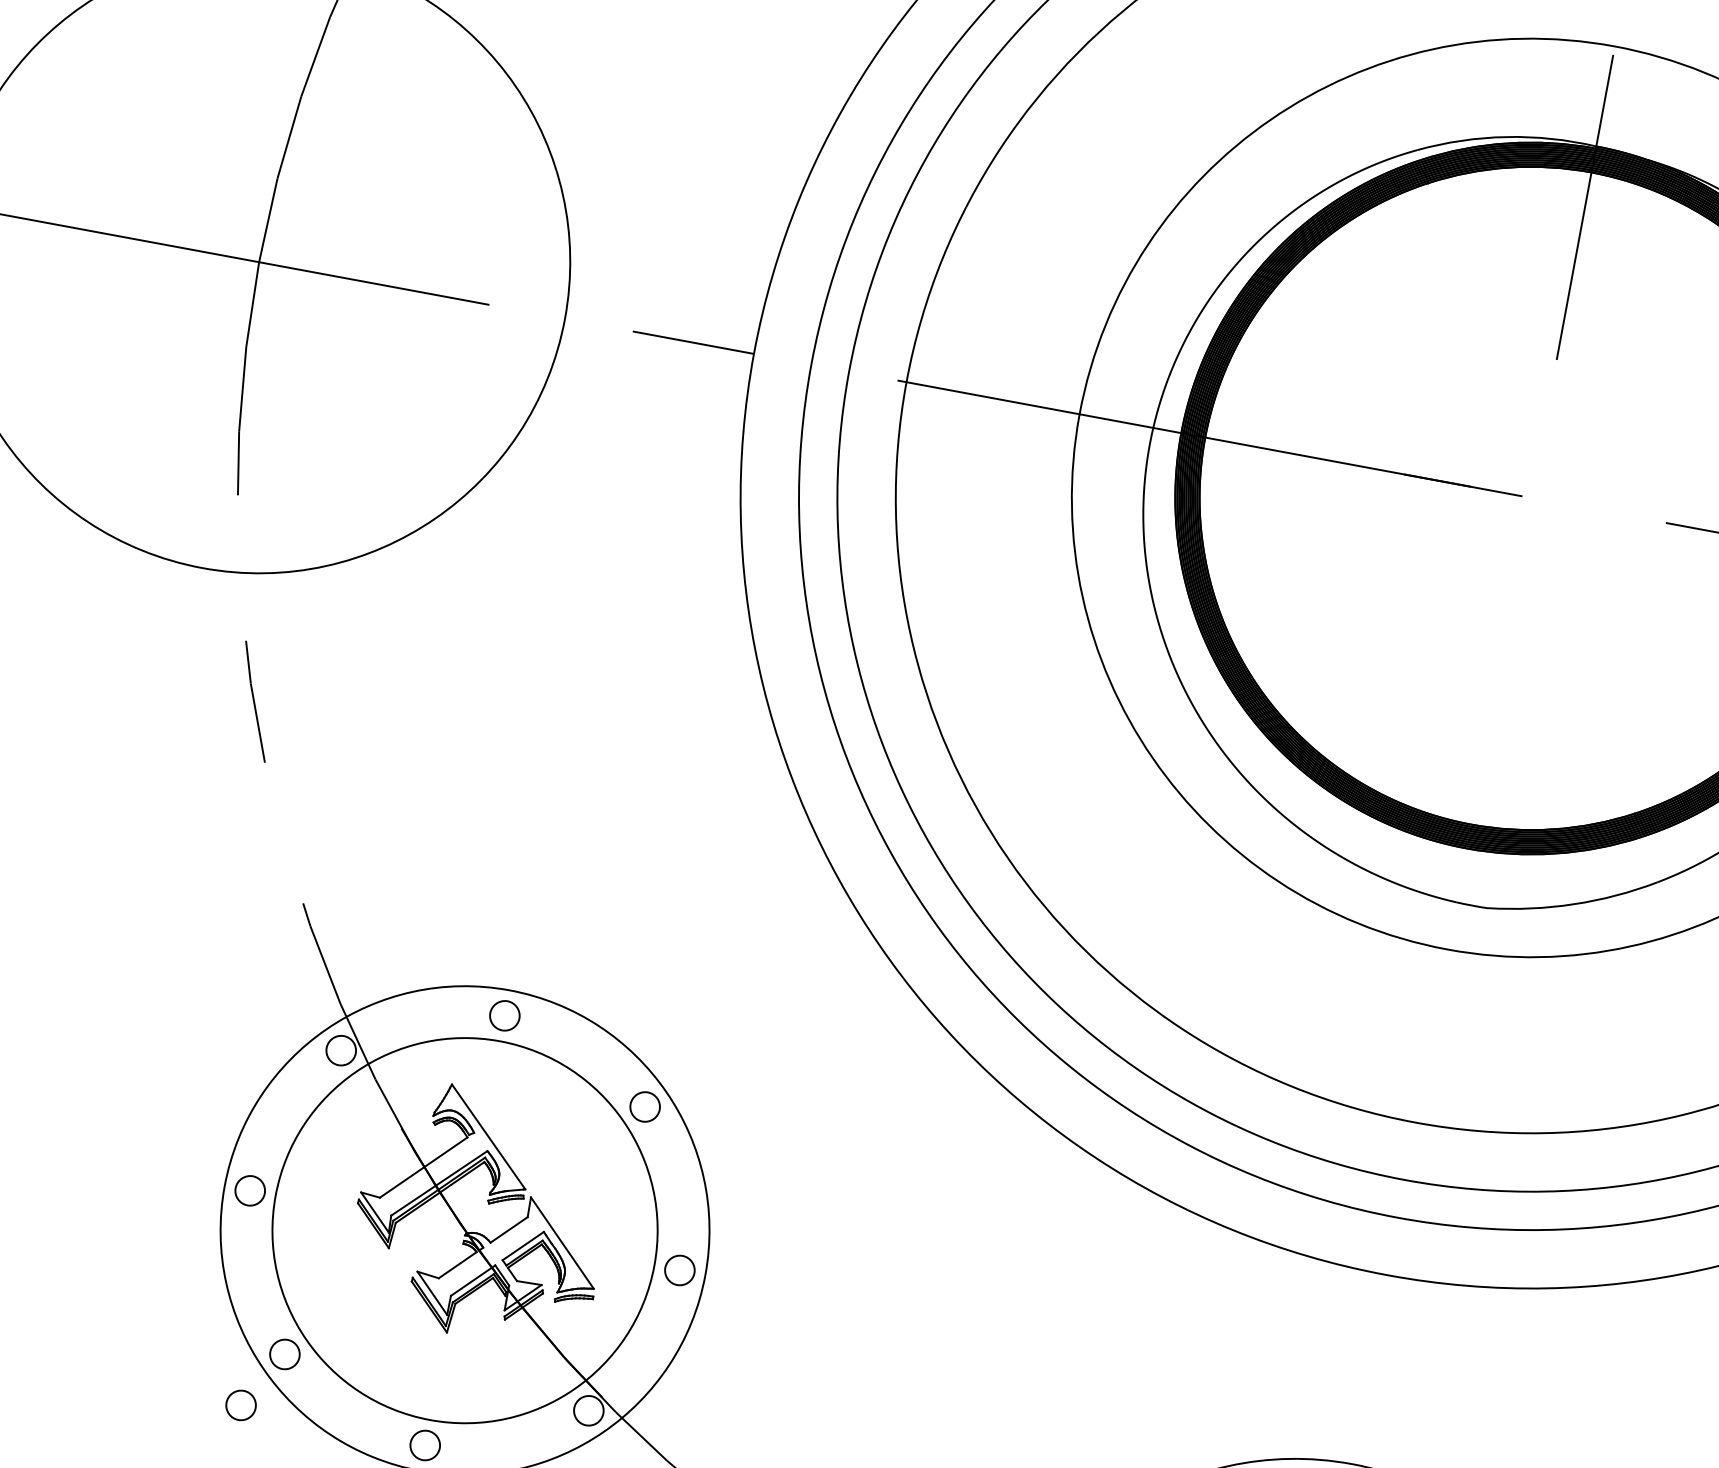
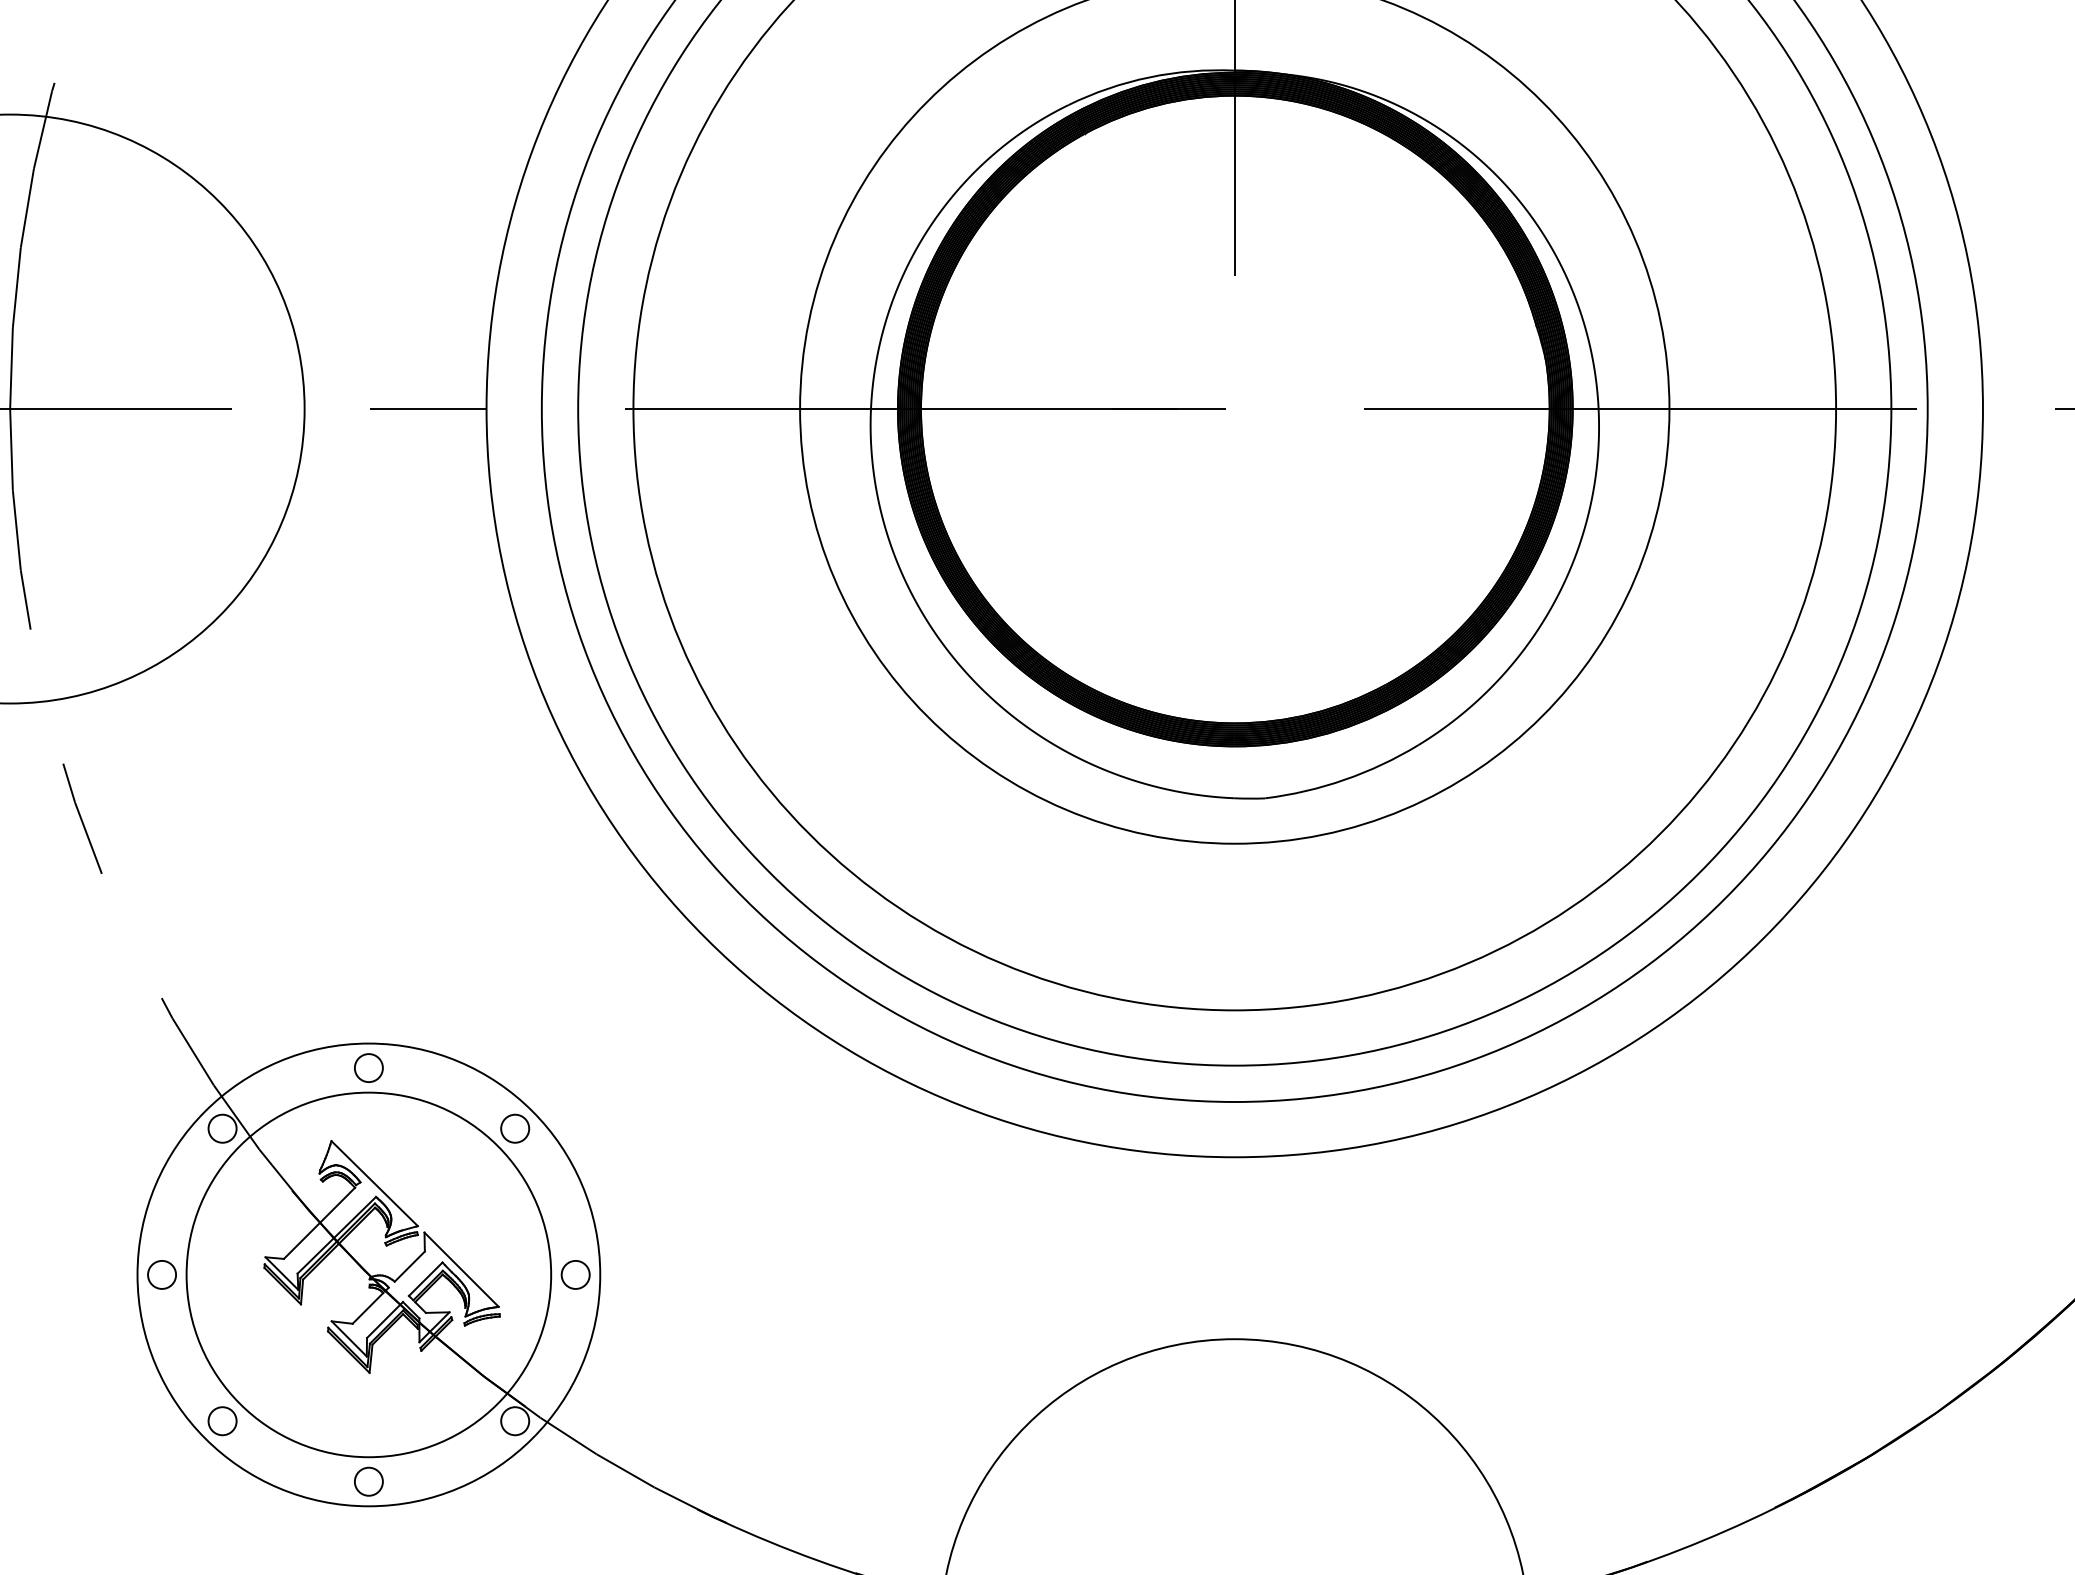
circle: (240, 1405) -> (190, 1476), removed

